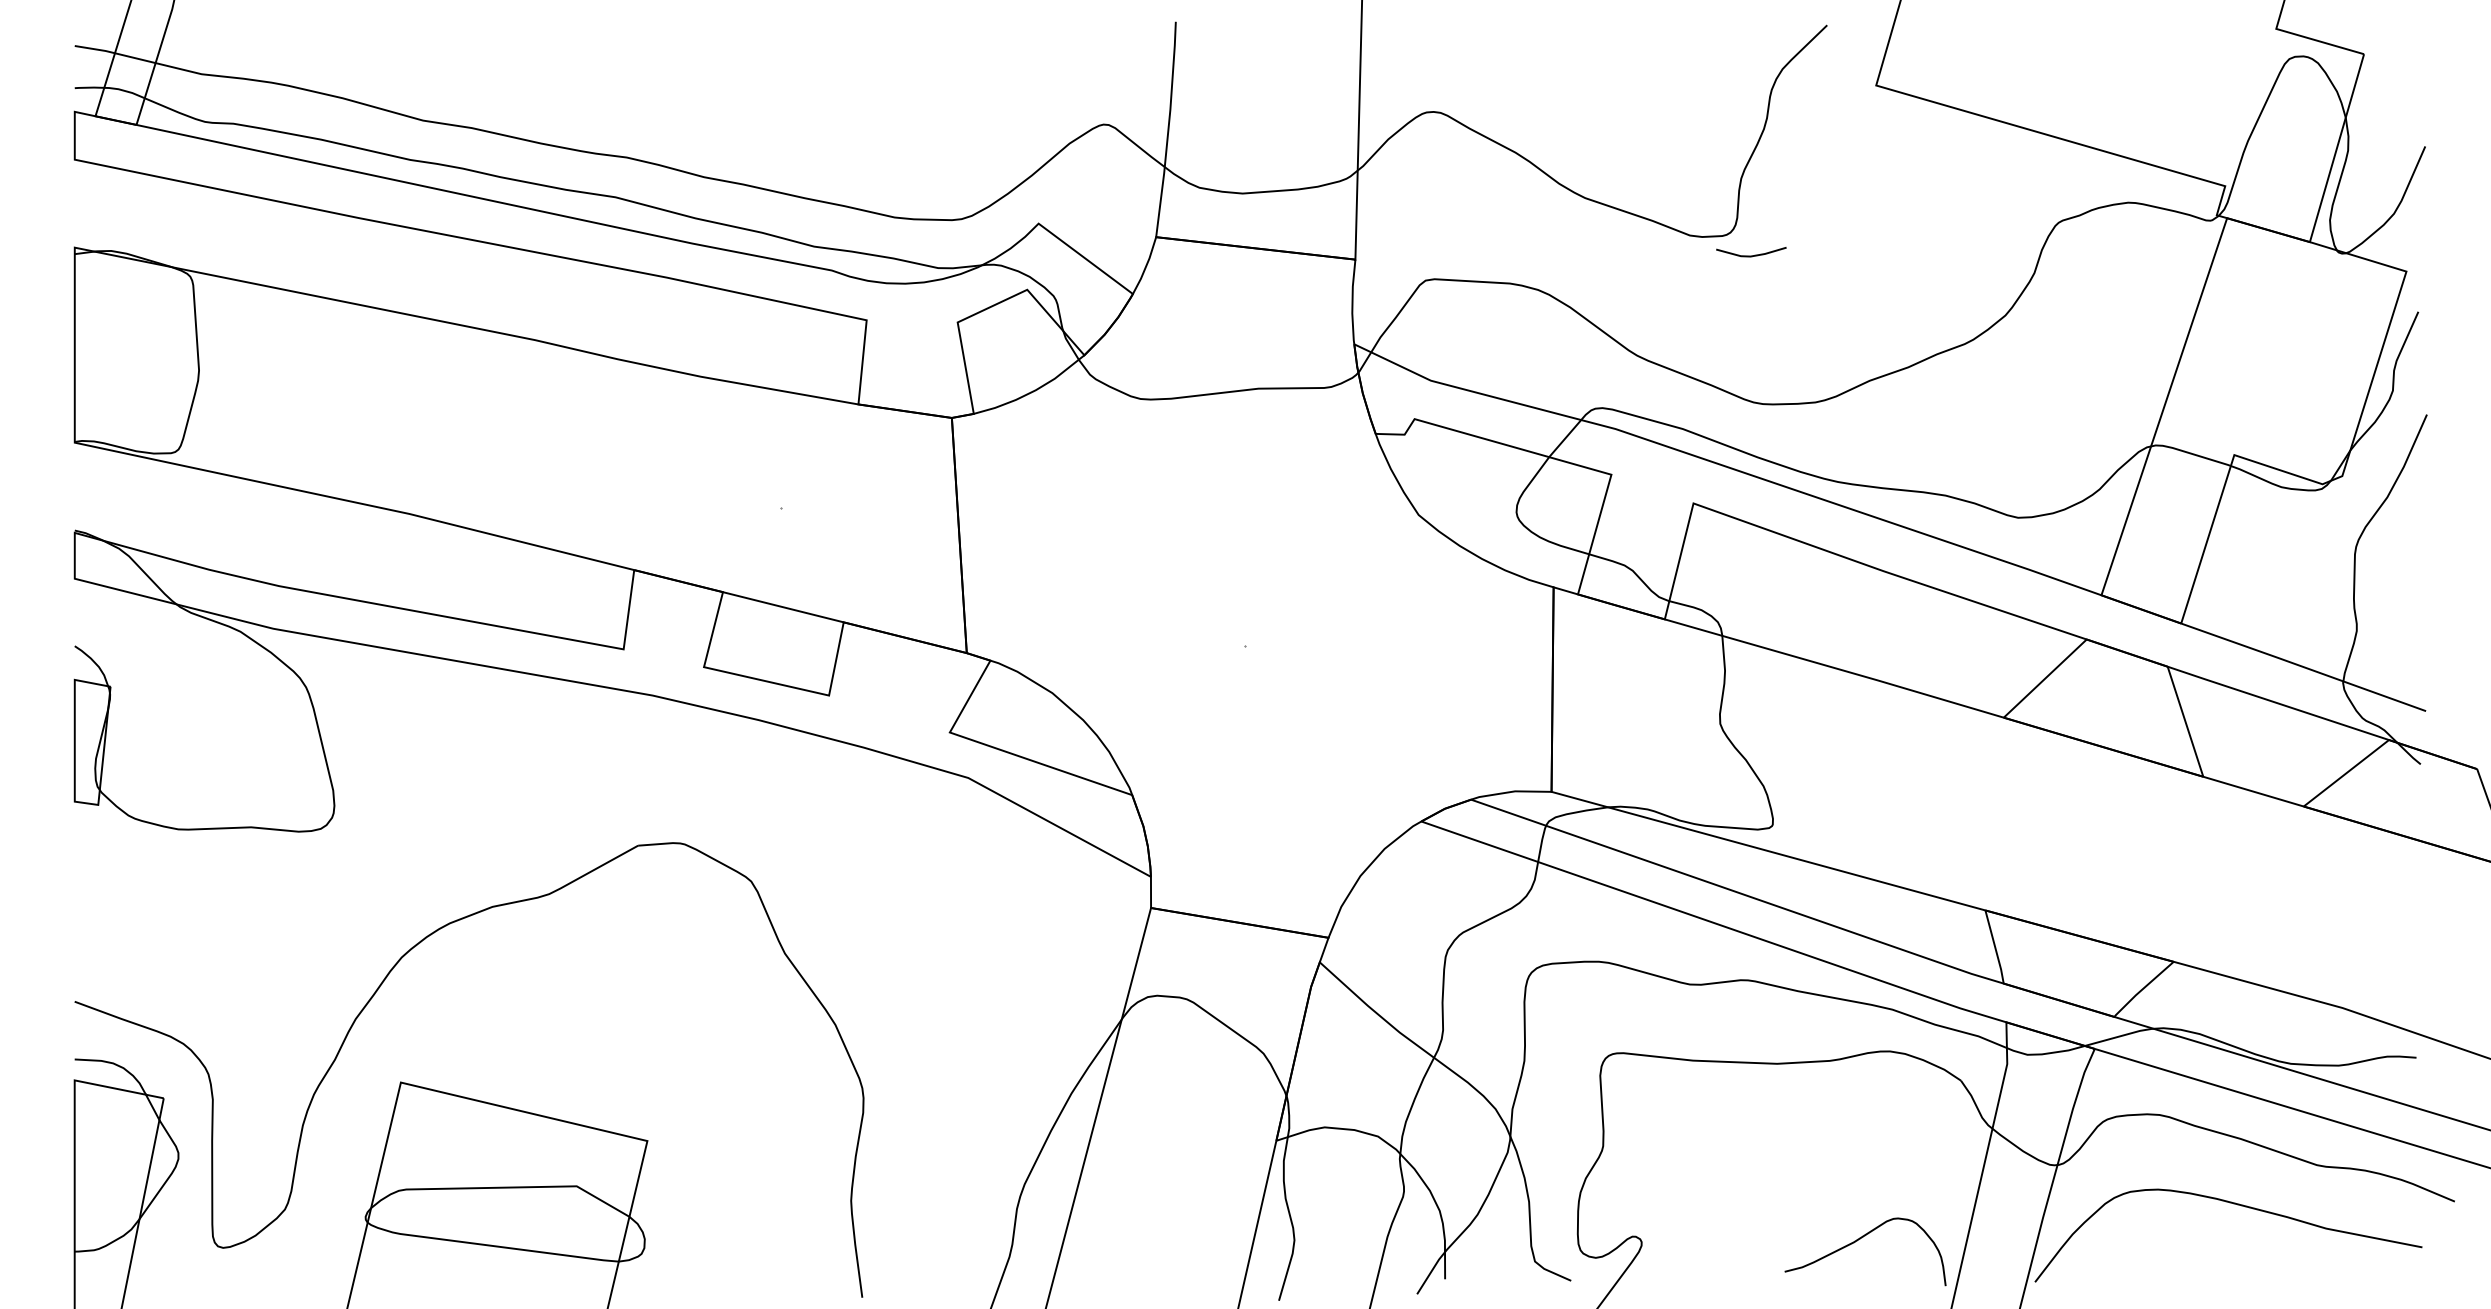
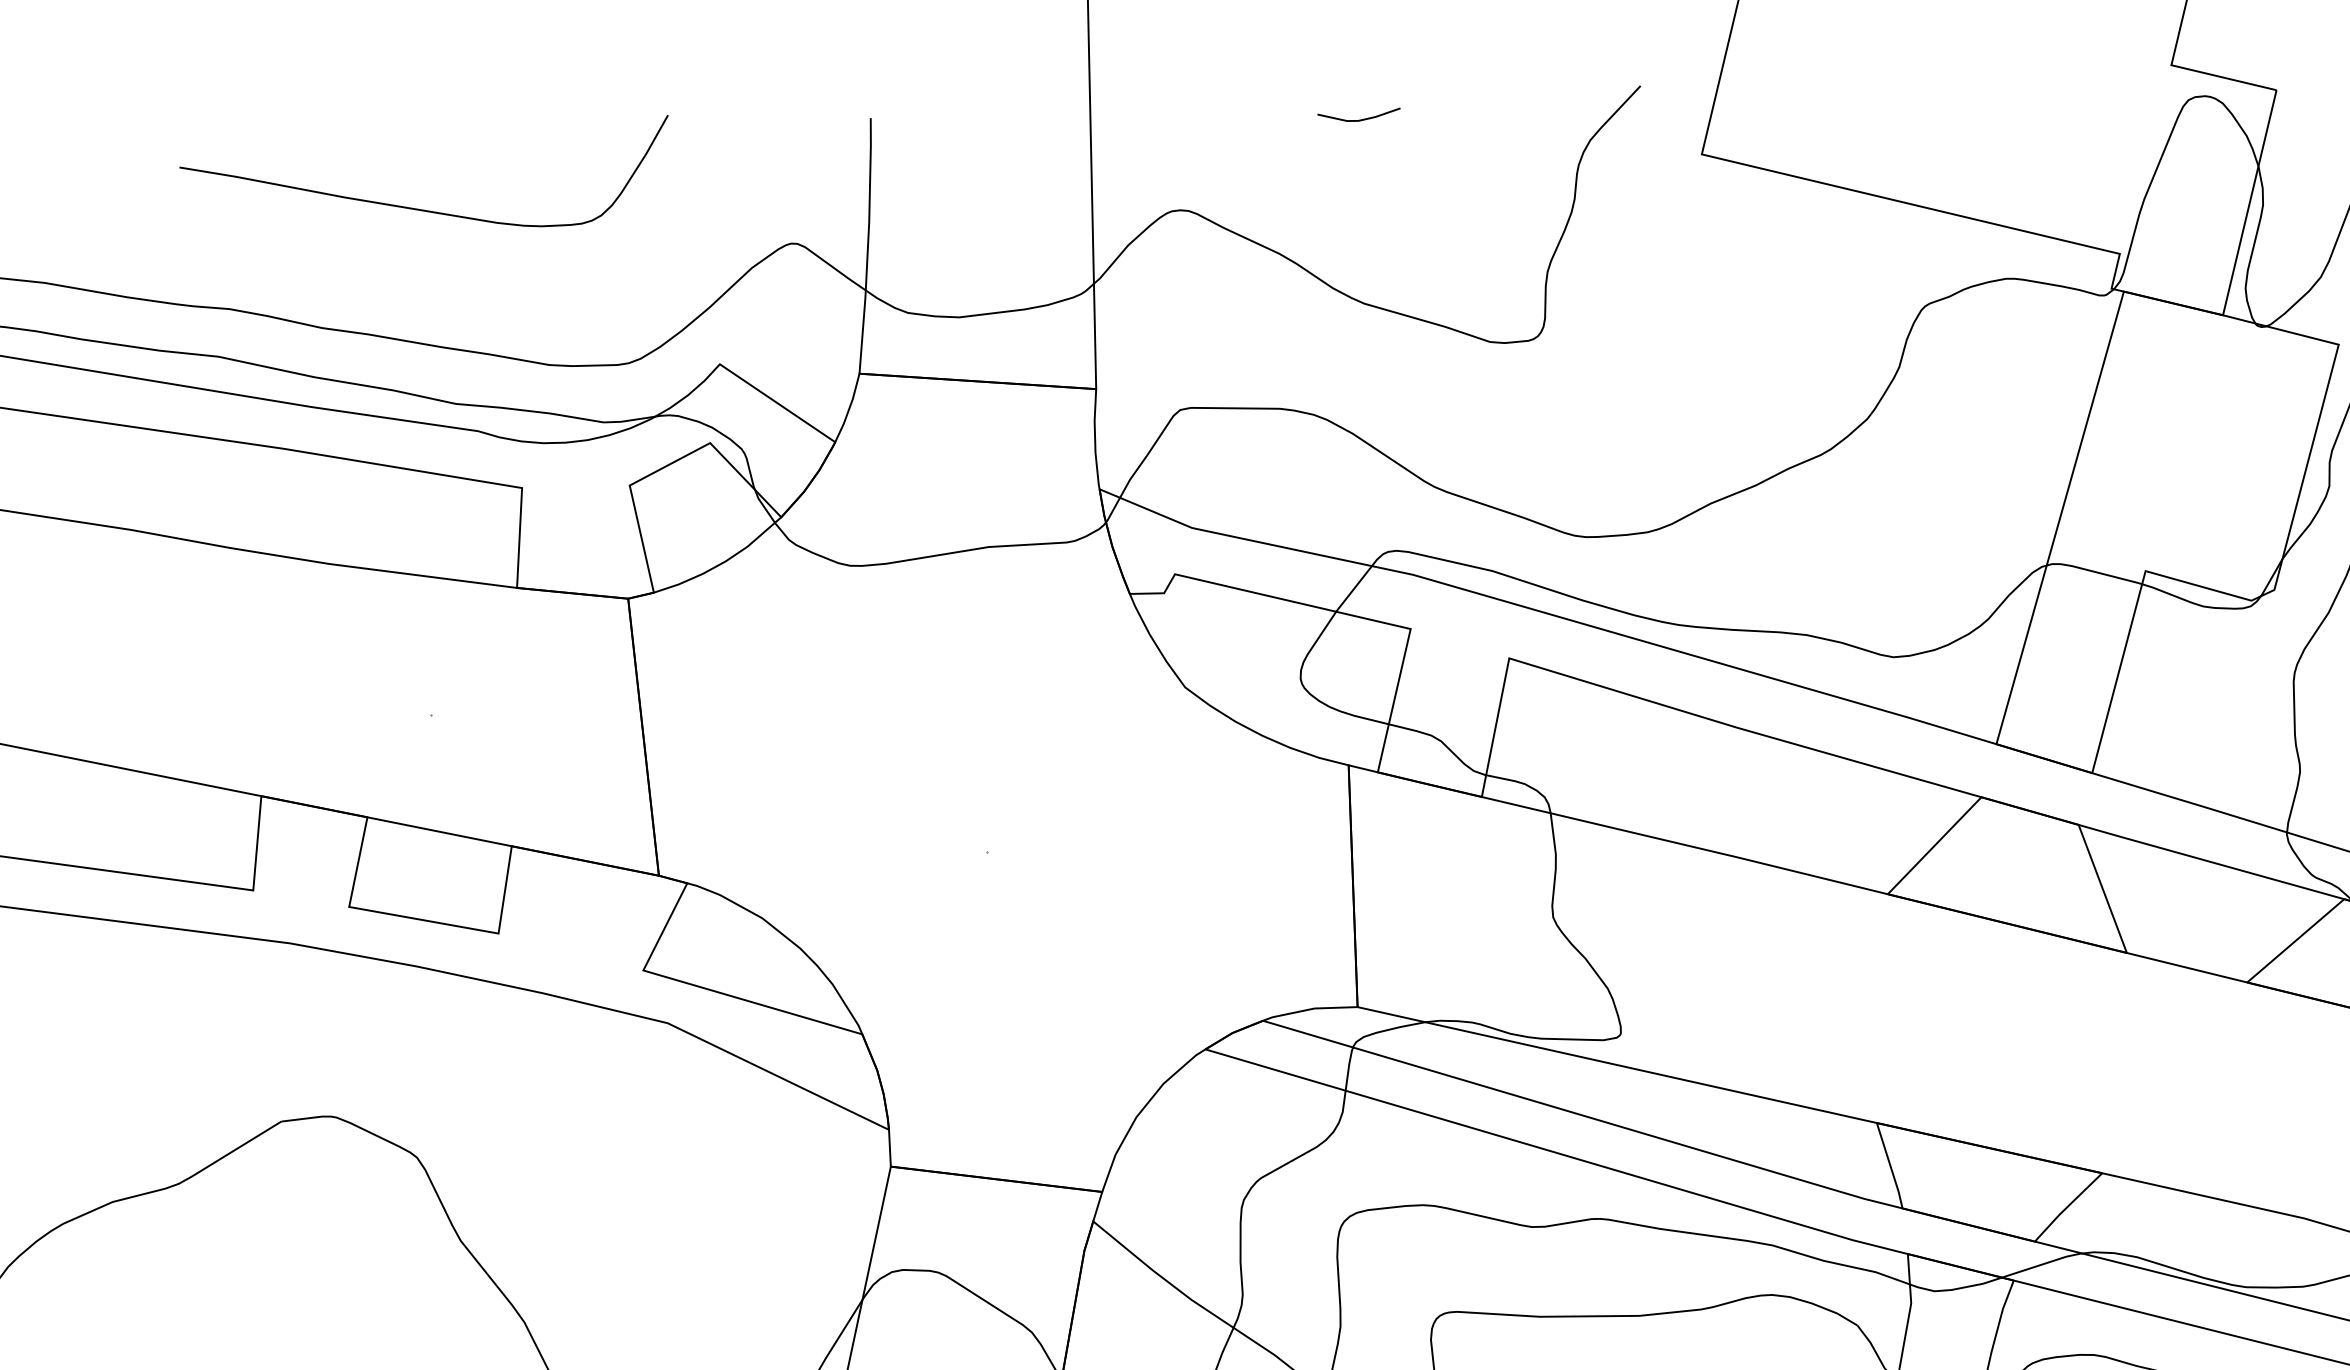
curve: (793, 80) -> (422, 208), added
line: (1751, 255) -> (1359, 119), moved

